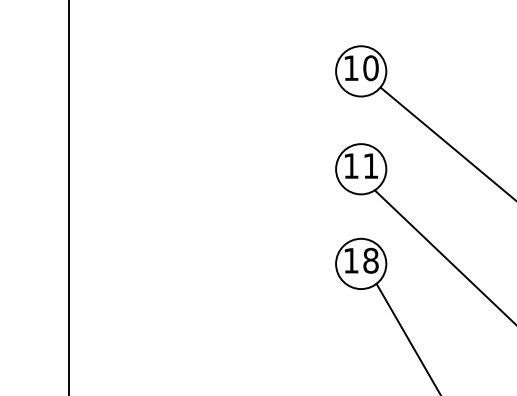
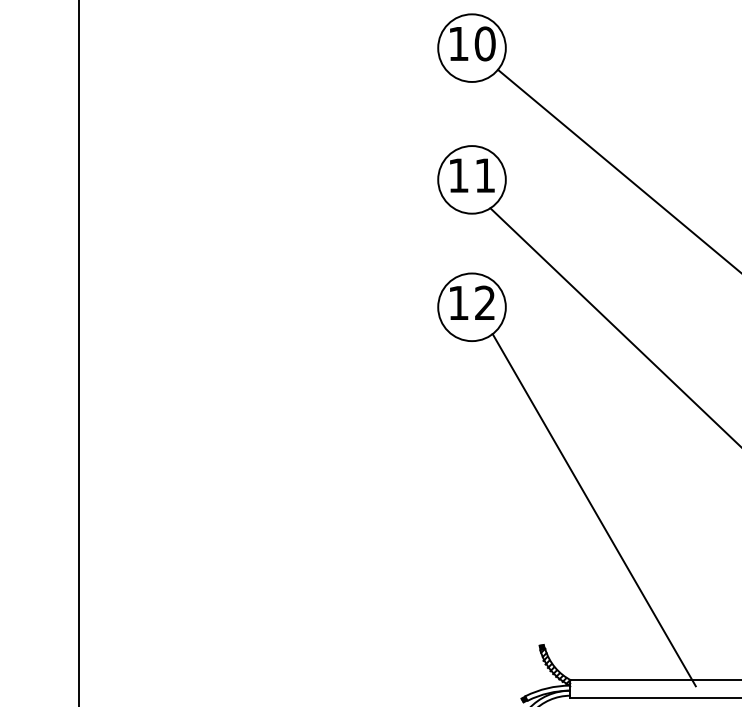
text: (370, 260) -> (484, 302), 18 -> 12

